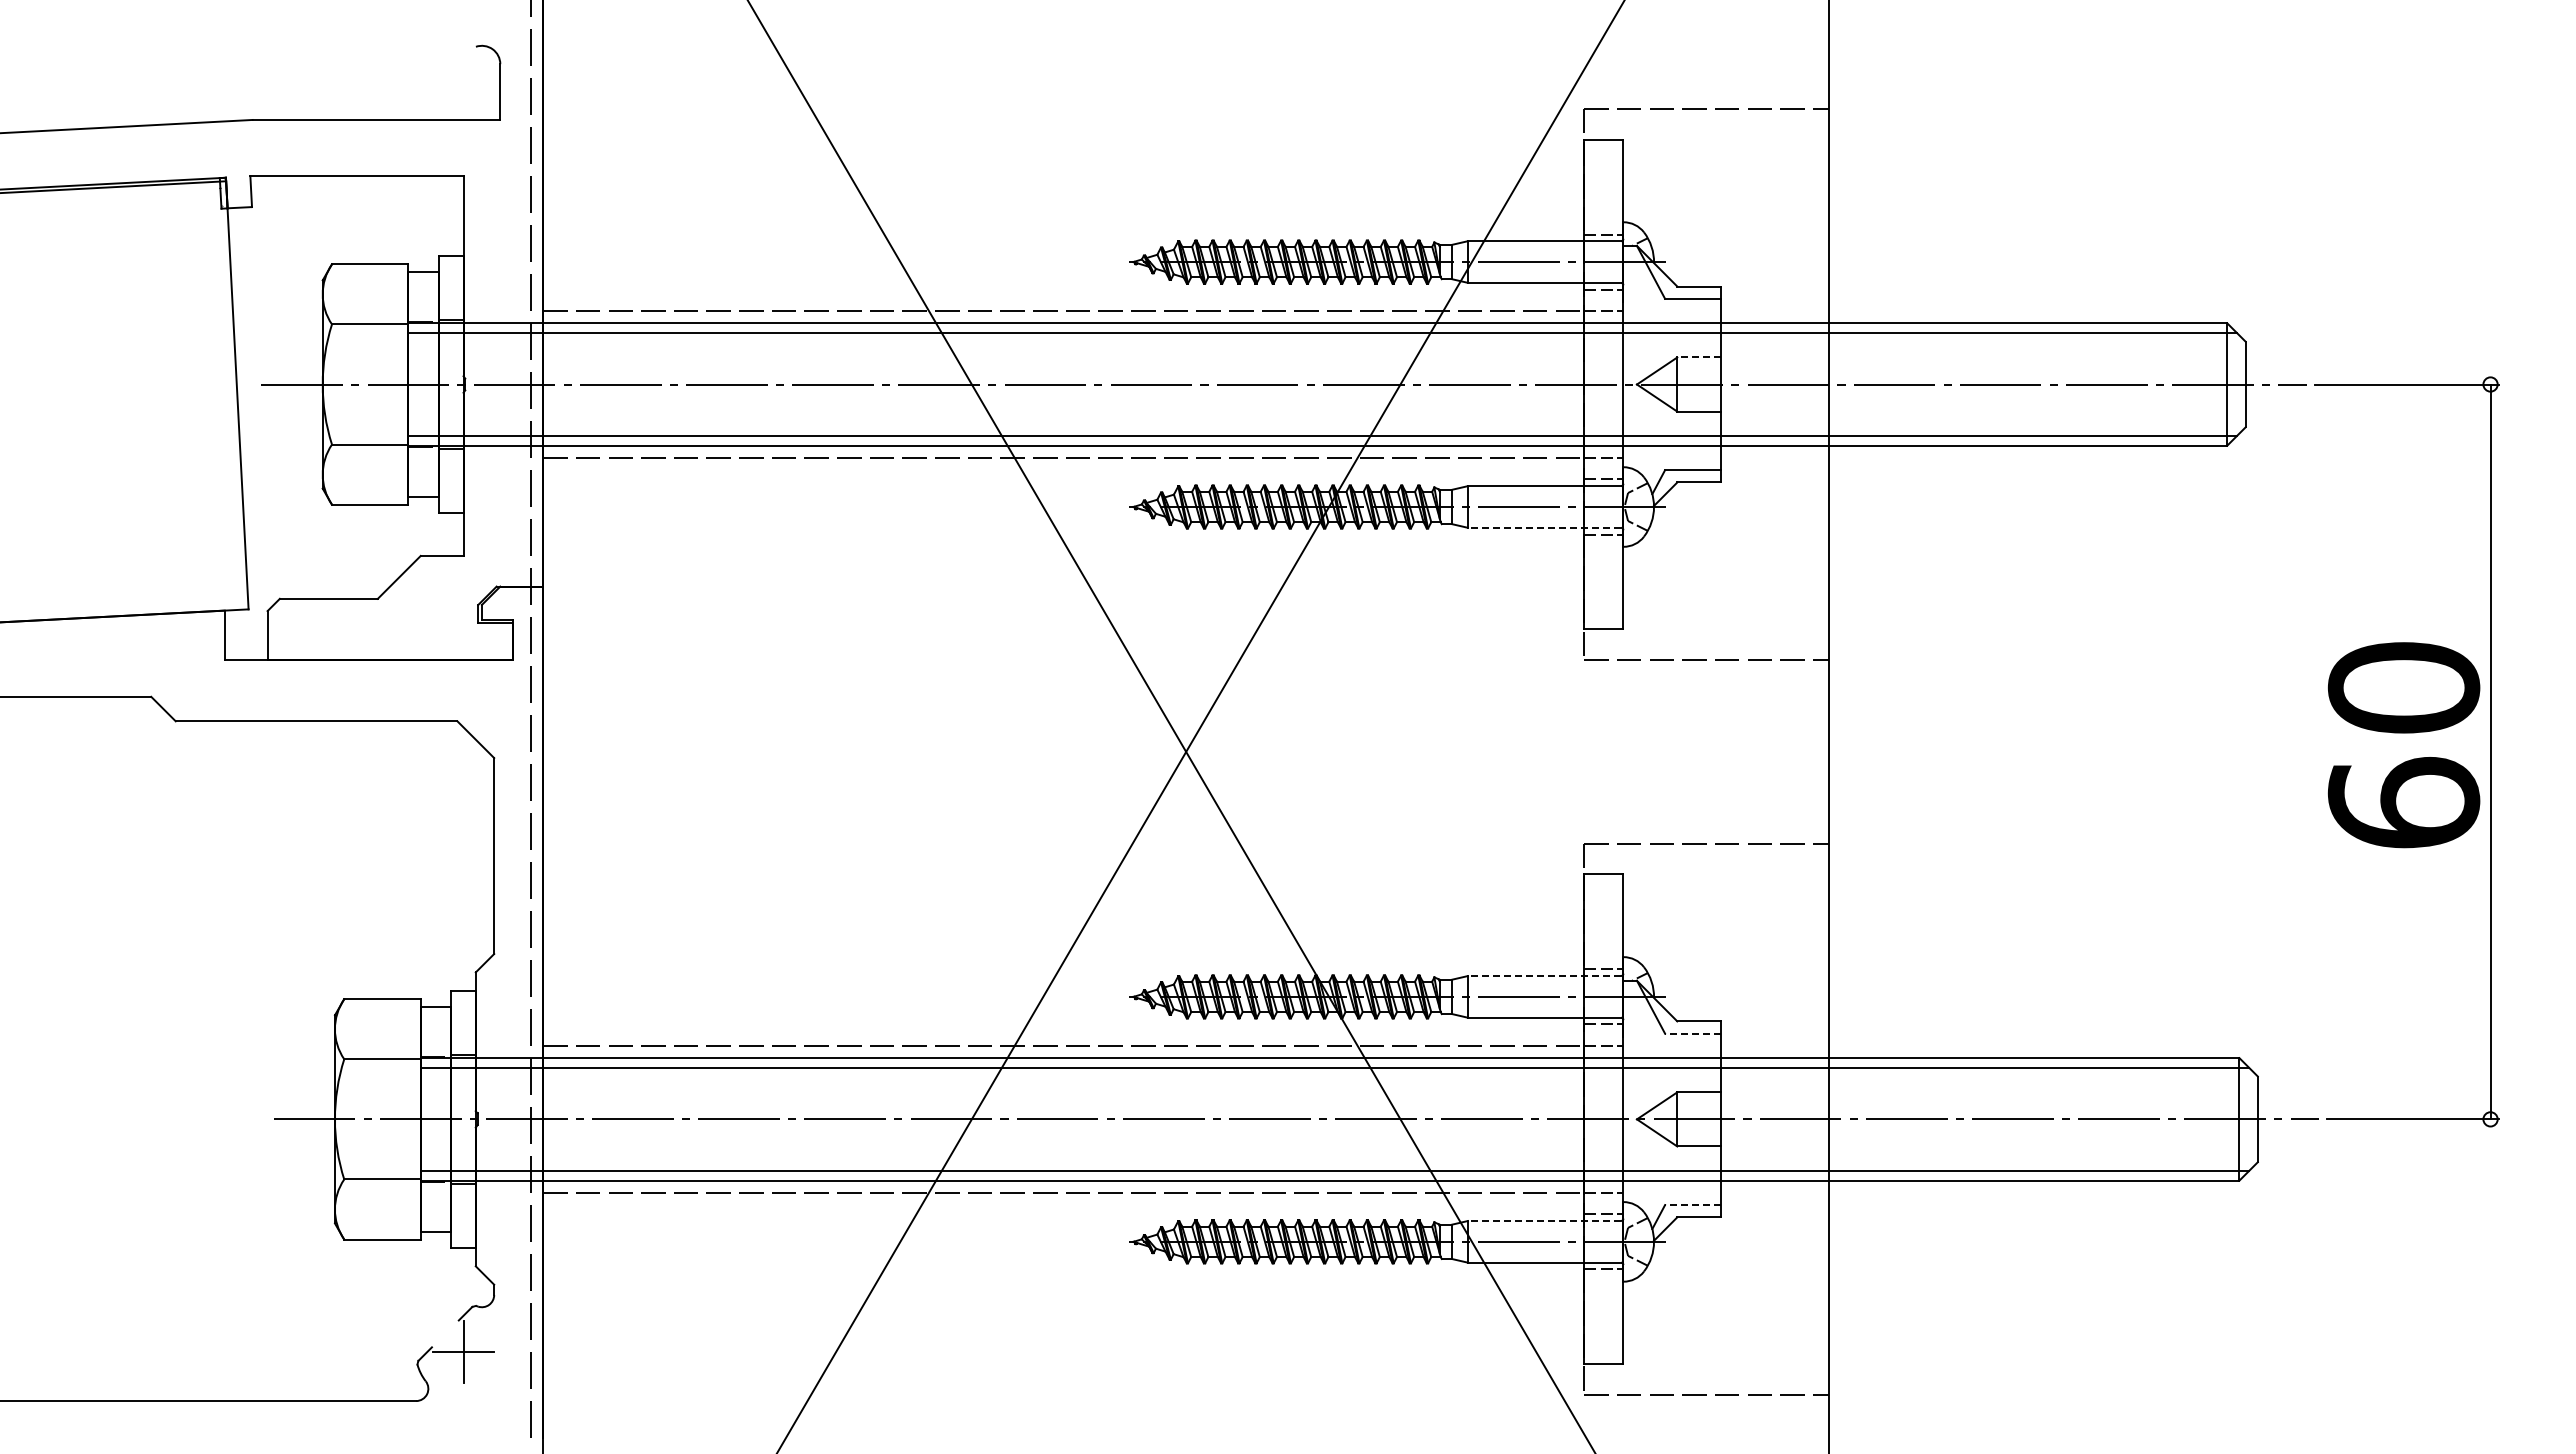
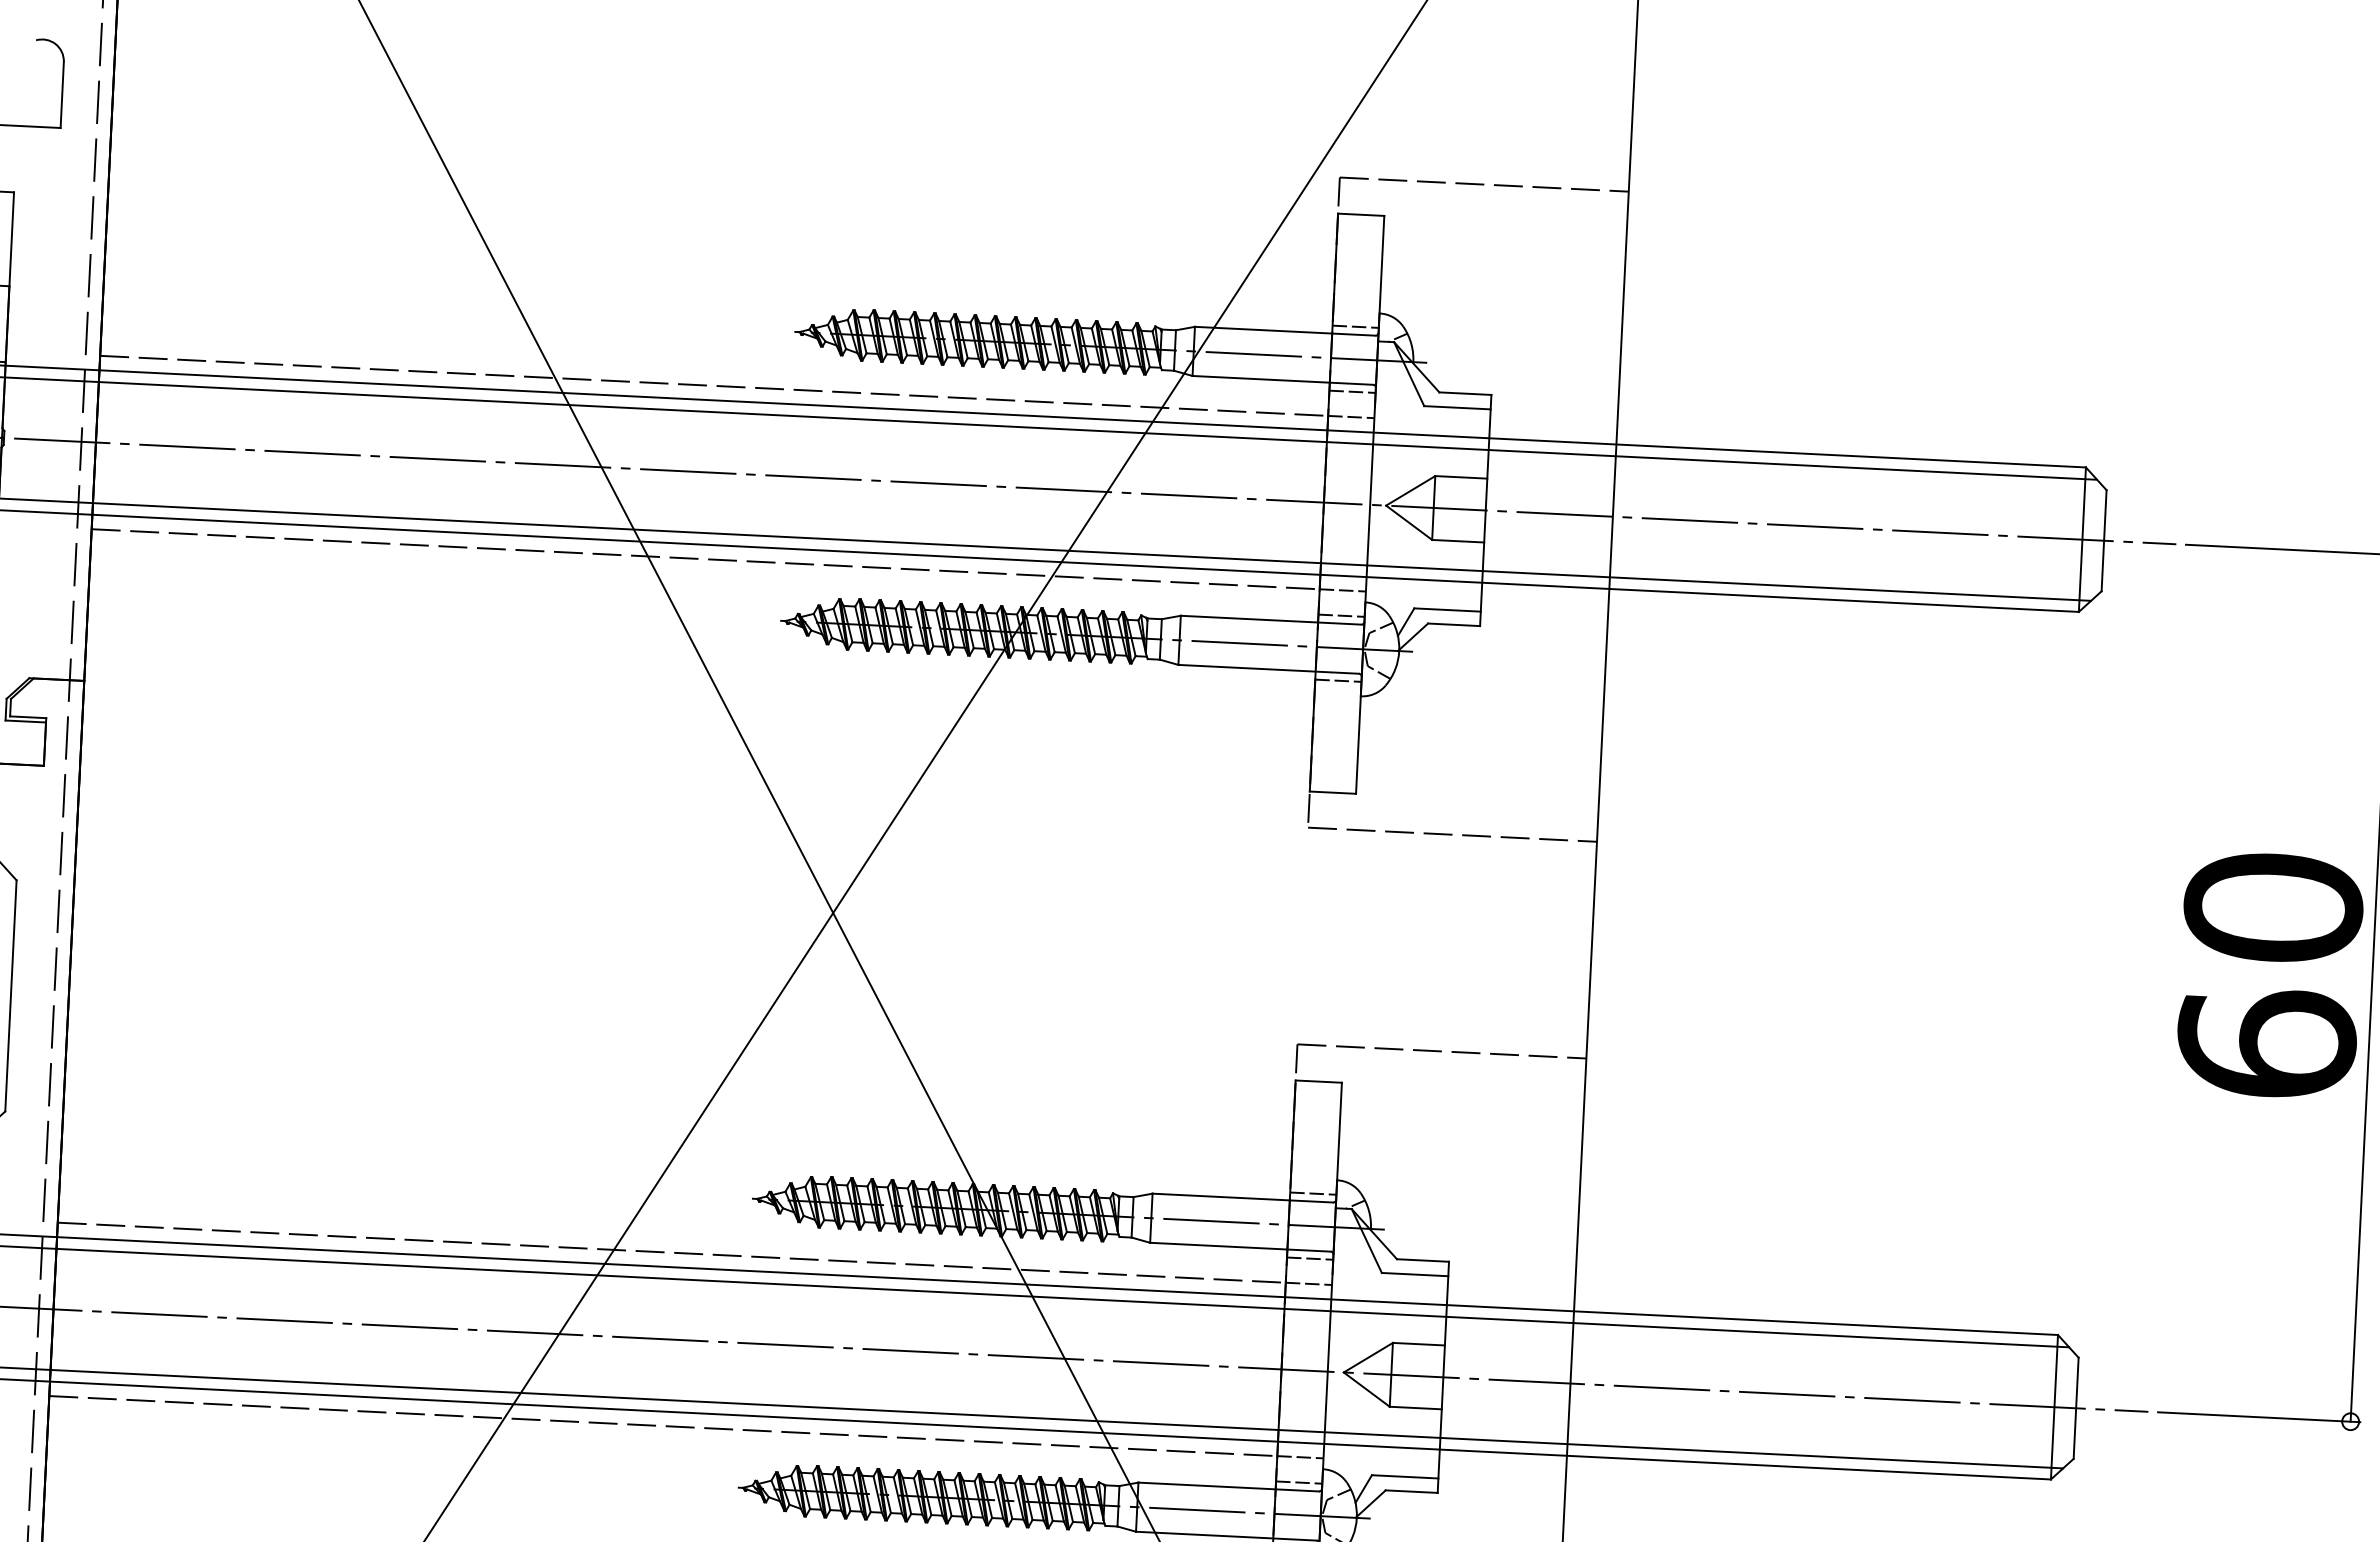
line: (1698, 357) -> (1460, 477), dashed -> solid
line: (1544, 527) -> (1268, 668), dashed -> solid
line: (1544, 976) -> (1242, 1198), dashed -> solid
line: (1692, 1033) -> (1414, 1274), dashed -> solid
line: (1692, 1205) -> (1404, 1477), dashed -> solid
line: (1544, 1221) -> (1228, 1487), dashed -> solid

